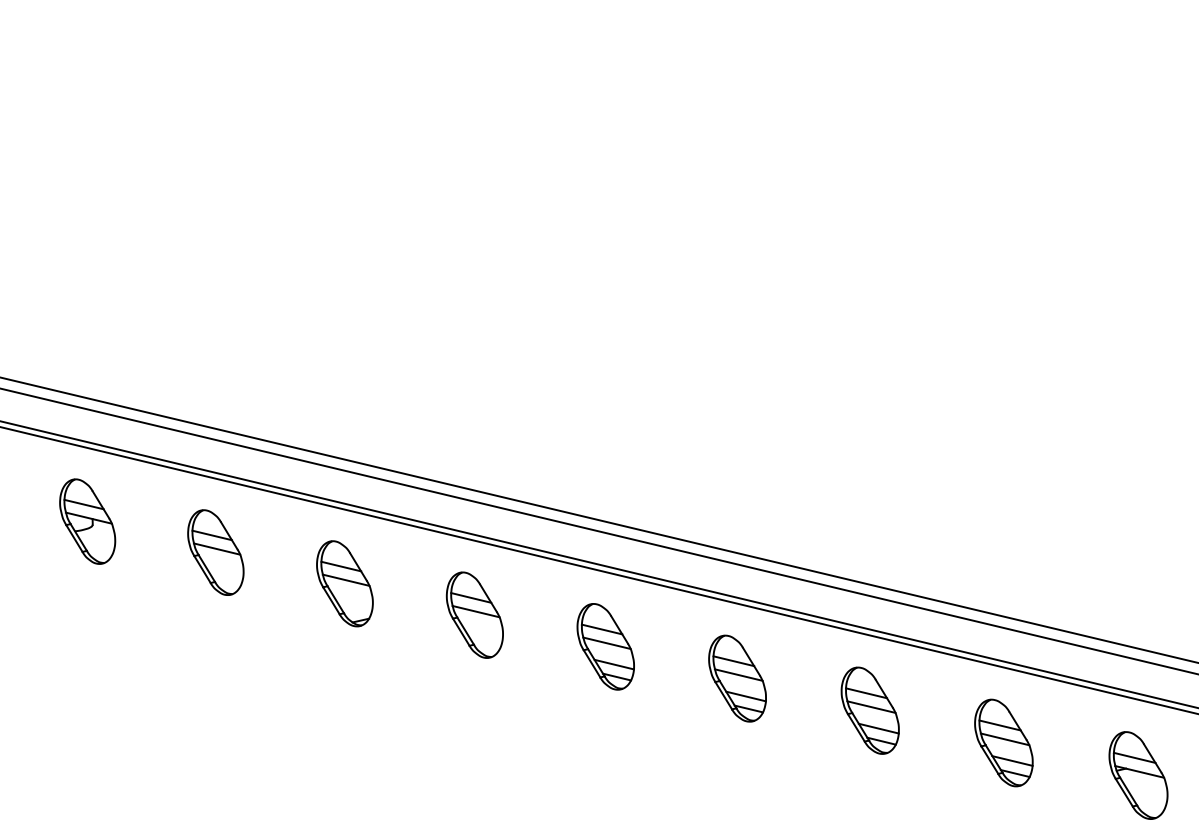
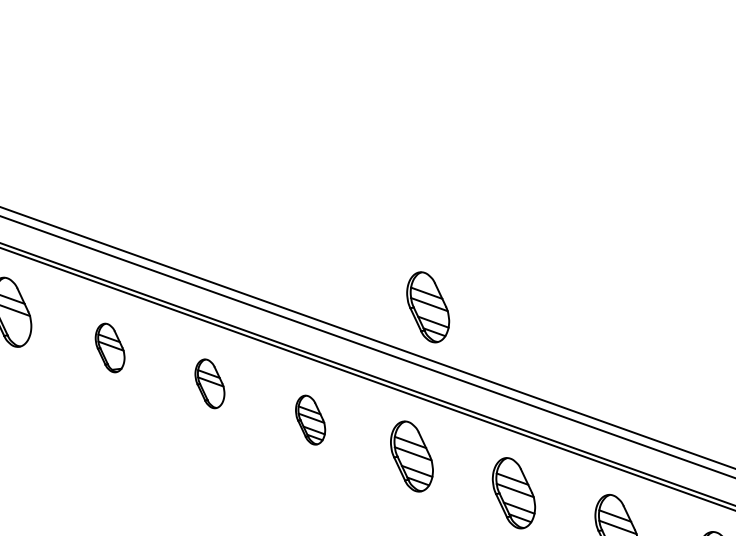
part: (737, 489) -> (428, 307), added
part: (344, 583) -> (109, 347), size x0.7
part: (474, 614) -> (209, 383), size x0.7
part: (605, 646) -> (310, 419), size x0.7

